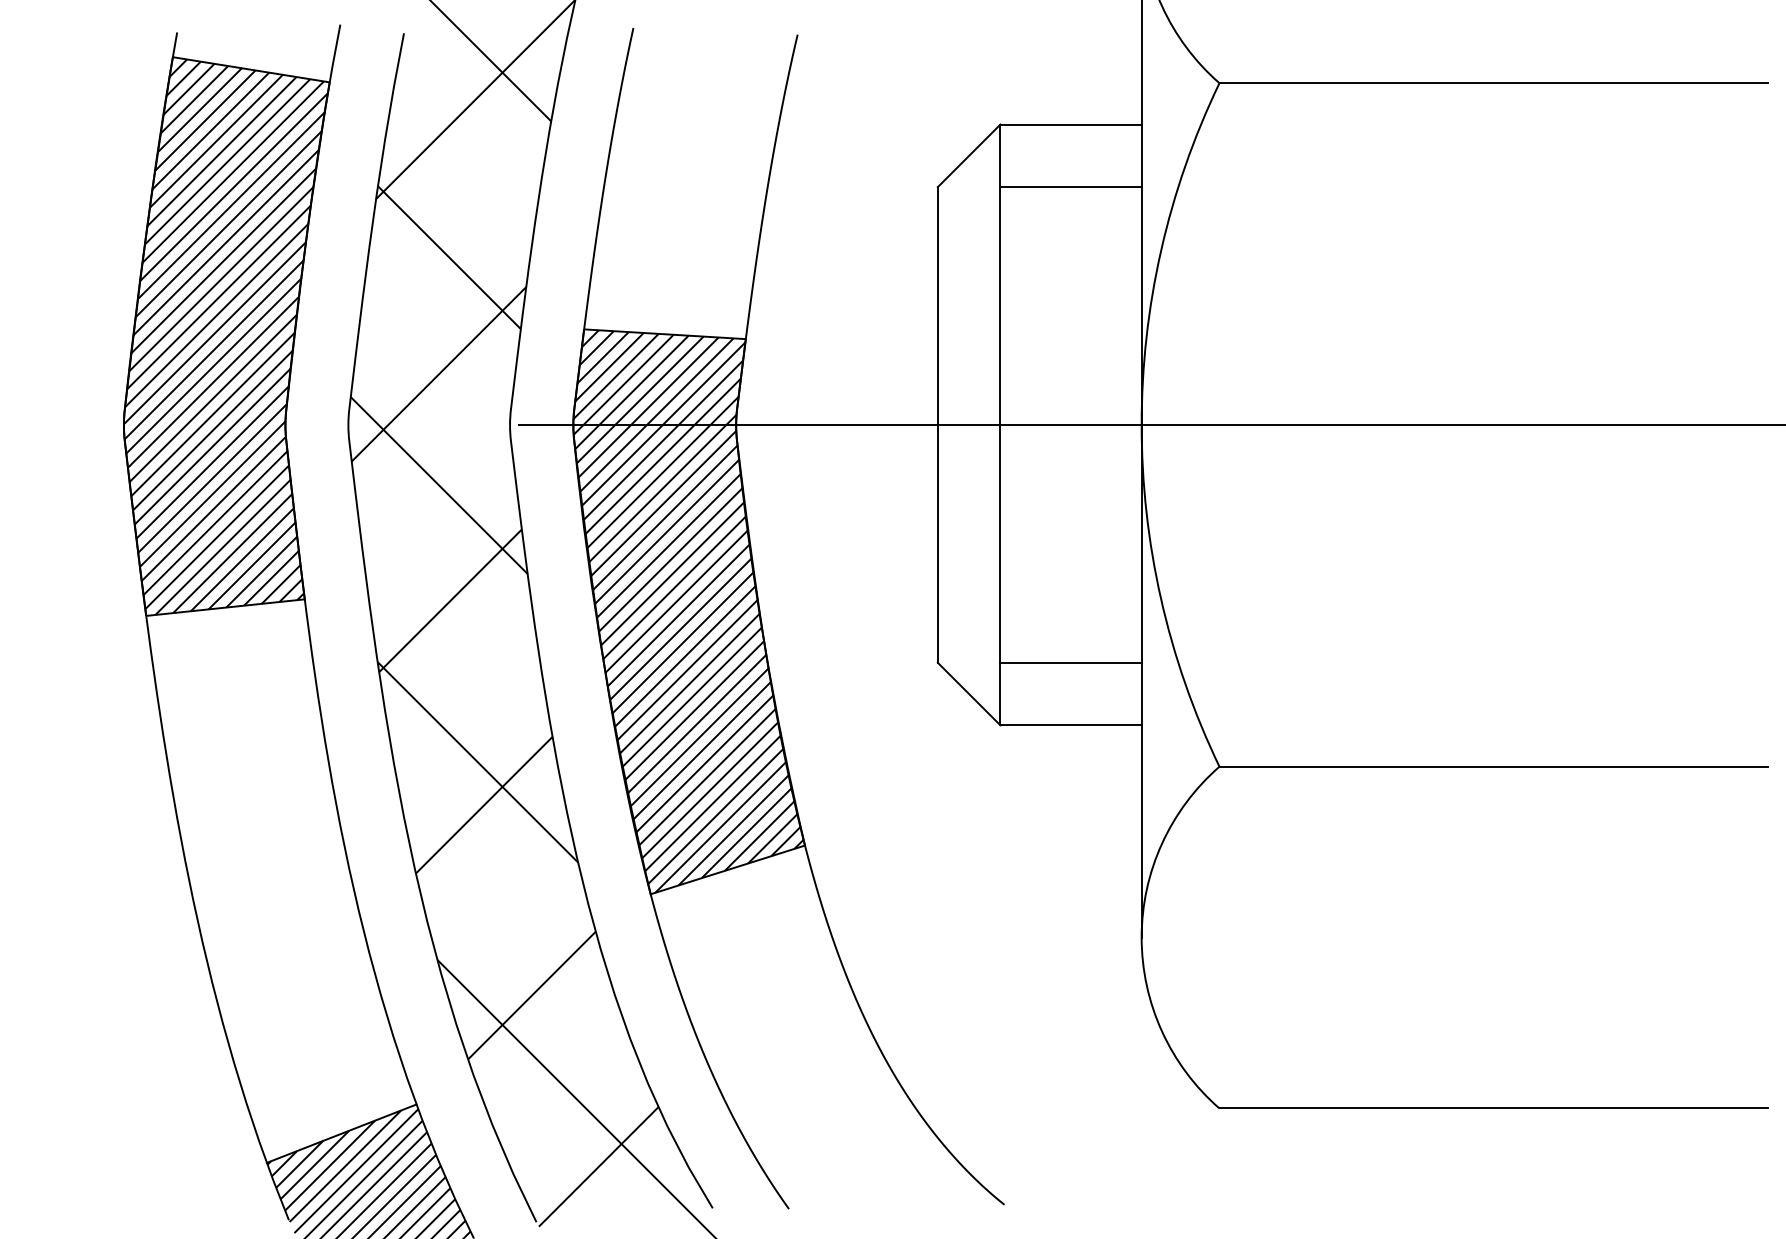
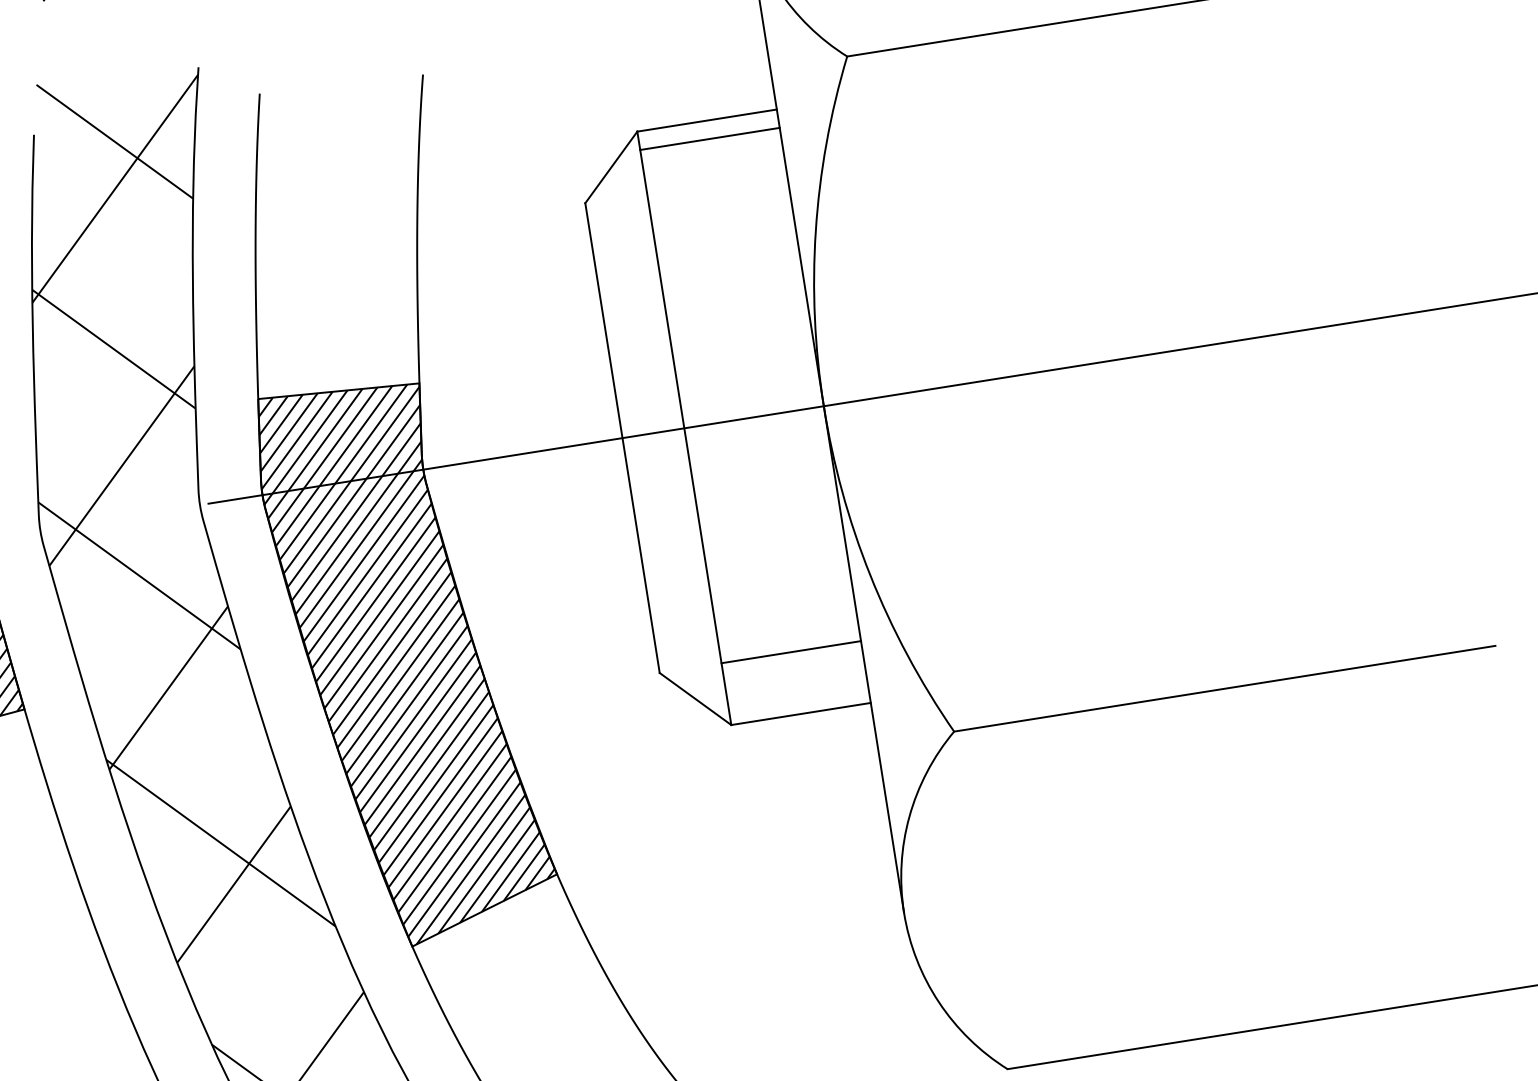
line: (1070, 187) -> (709, 139), moved

